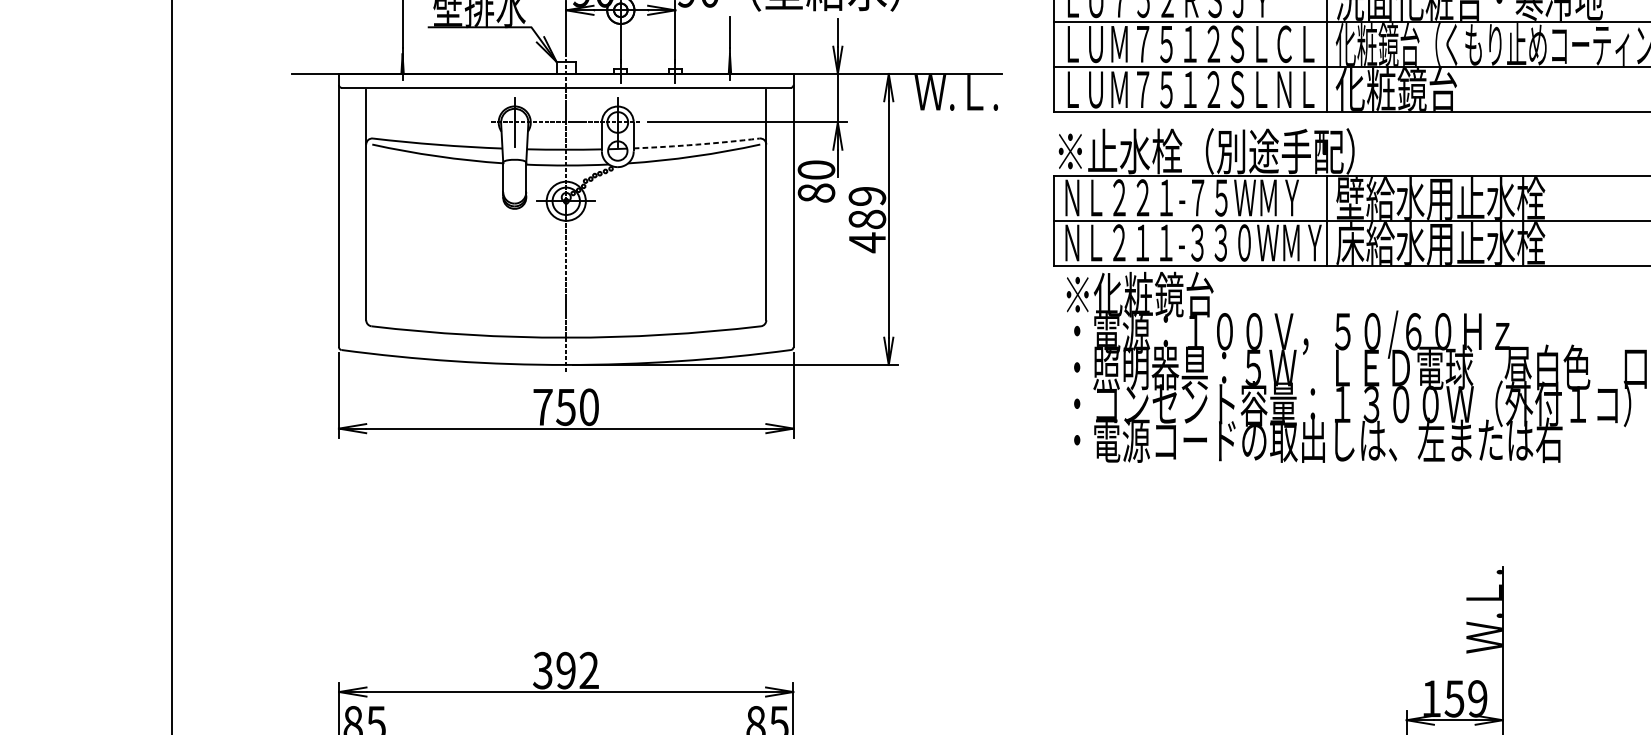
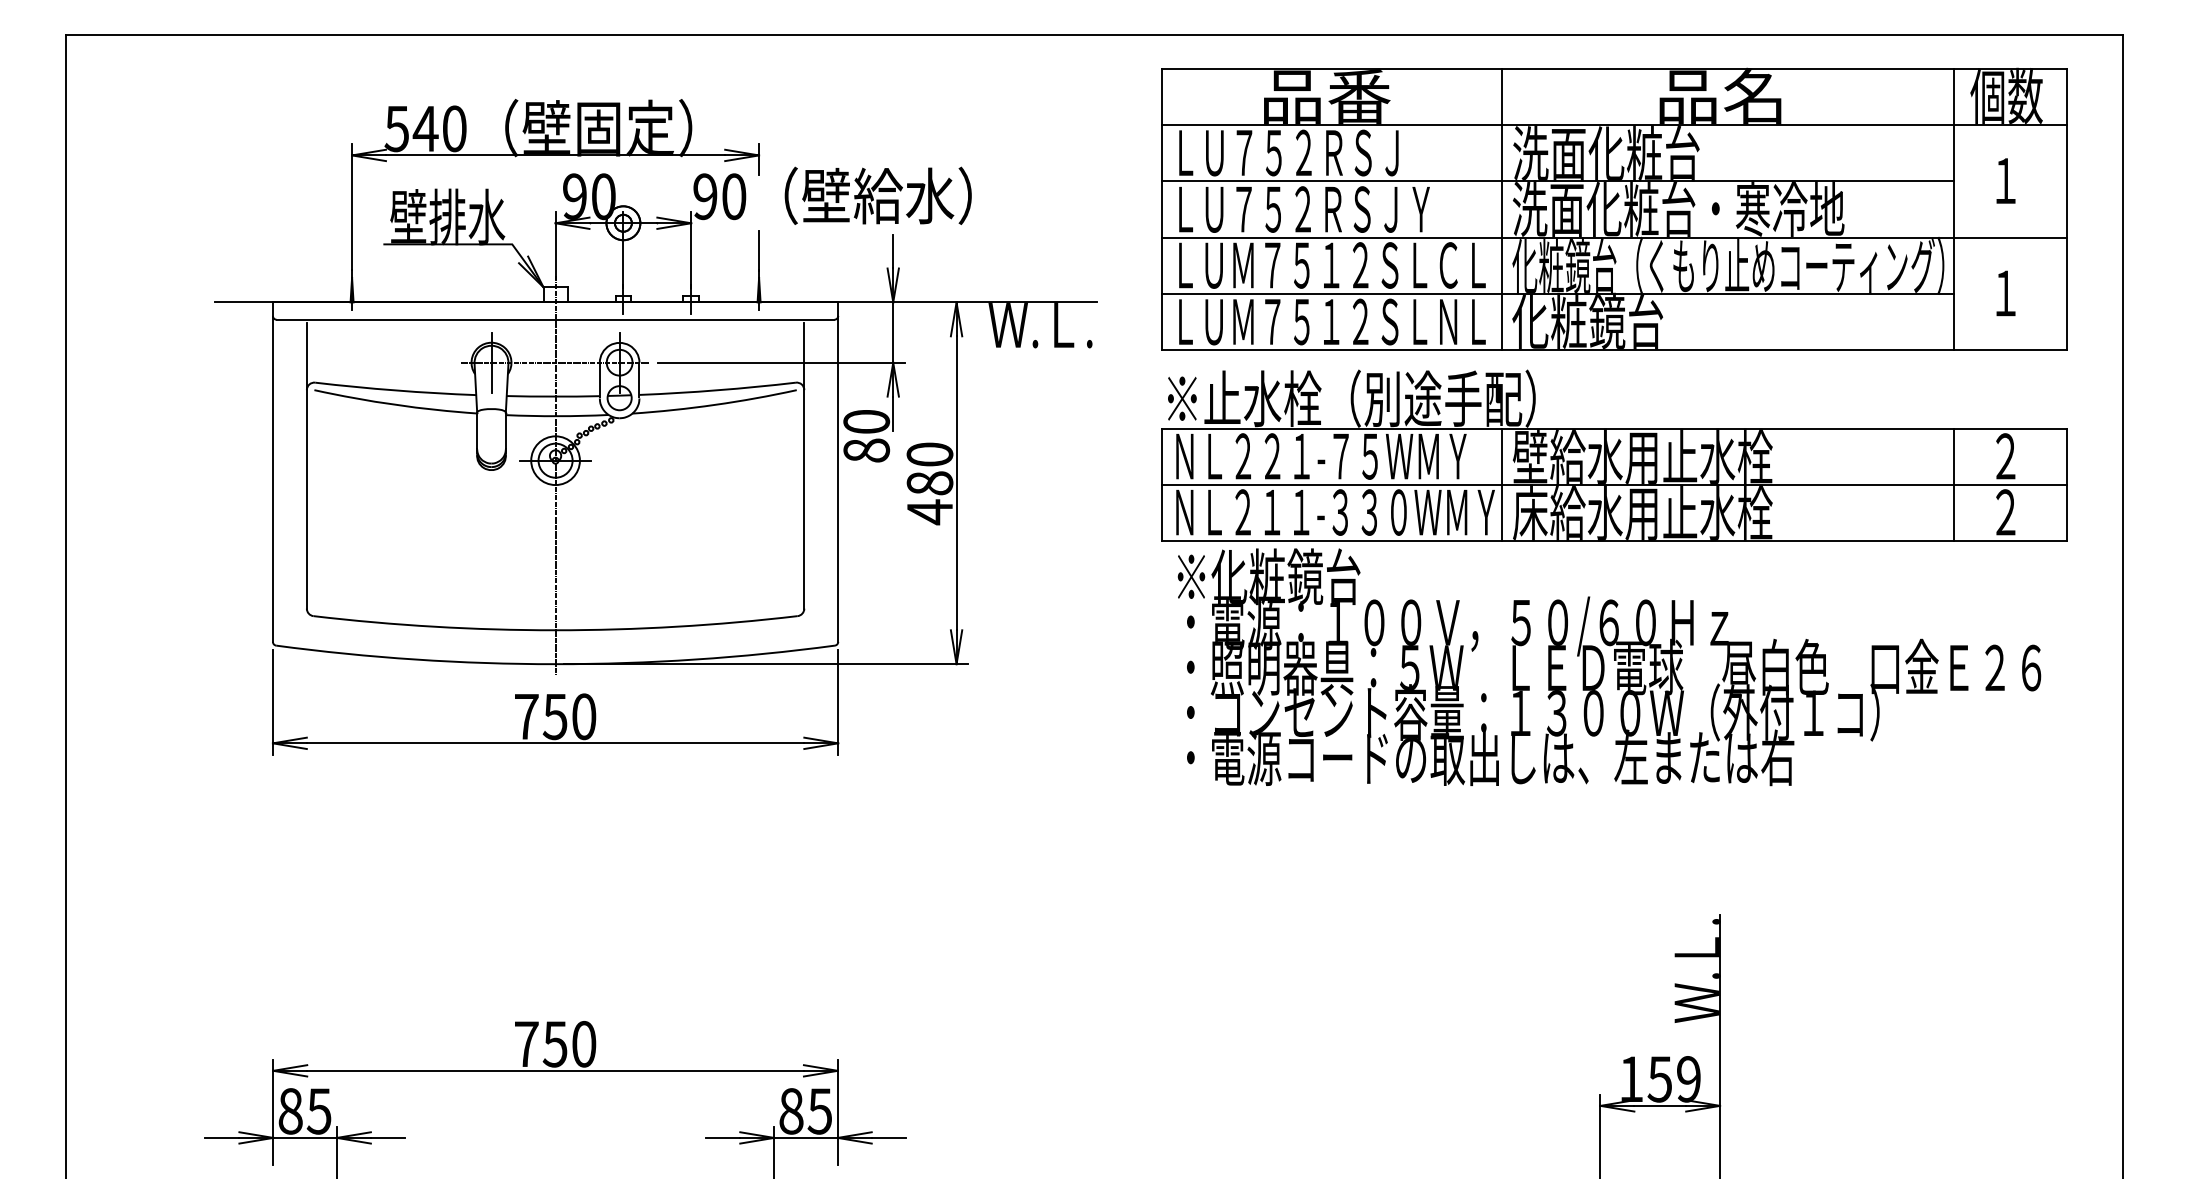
arc: (696, 144) -> (717, 390), dashed -> solid
text: (867, 196) -> (929, 454), 489 -> 480
text: (566, 670) -> (555, 1044), 392 -> 750

